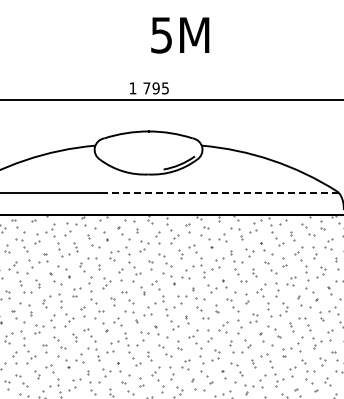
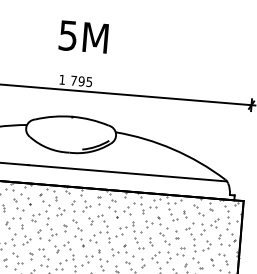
text: (180, 35) -> (83, 37), moved
line: (220, 193) -> (128, 173), dashed -> solid

